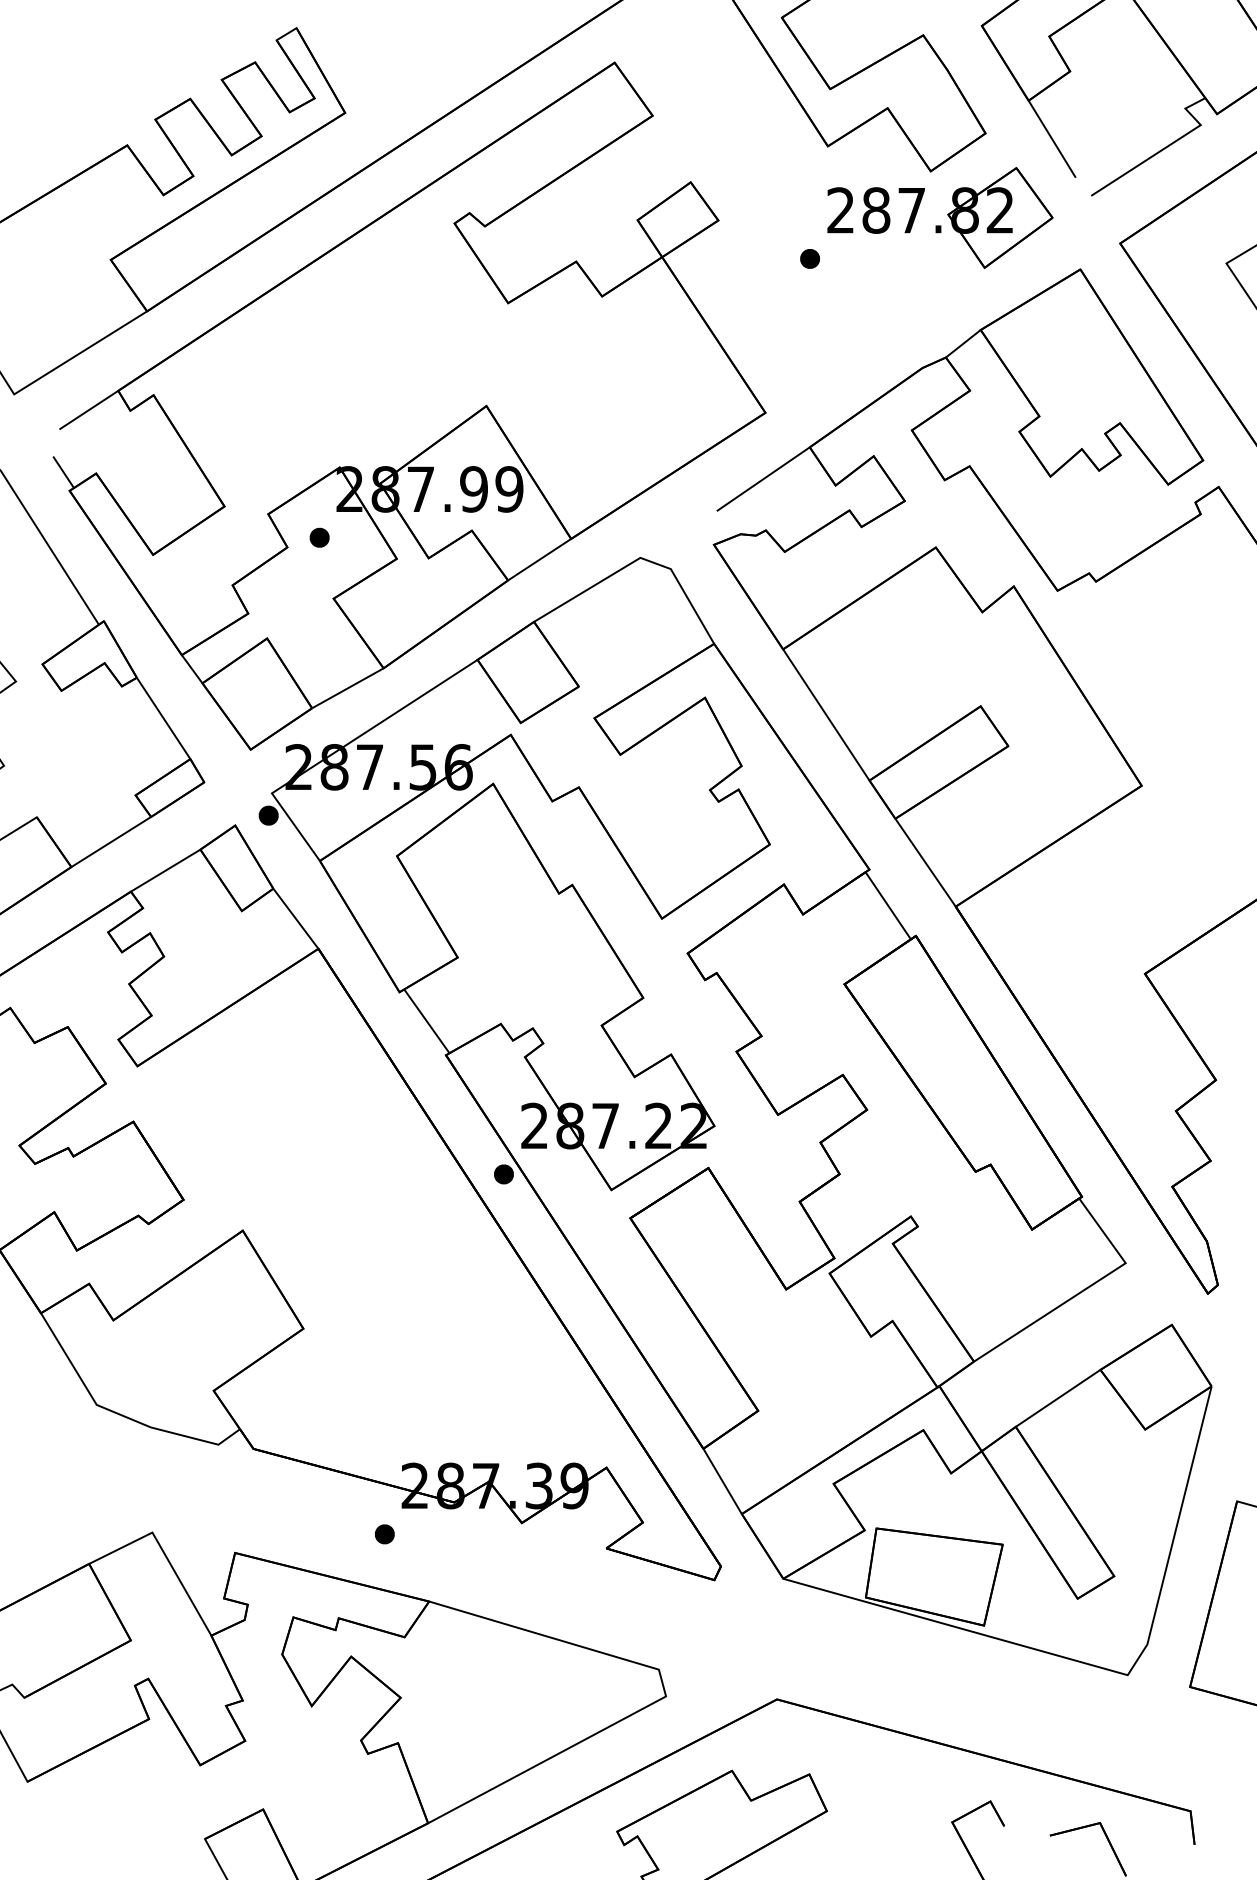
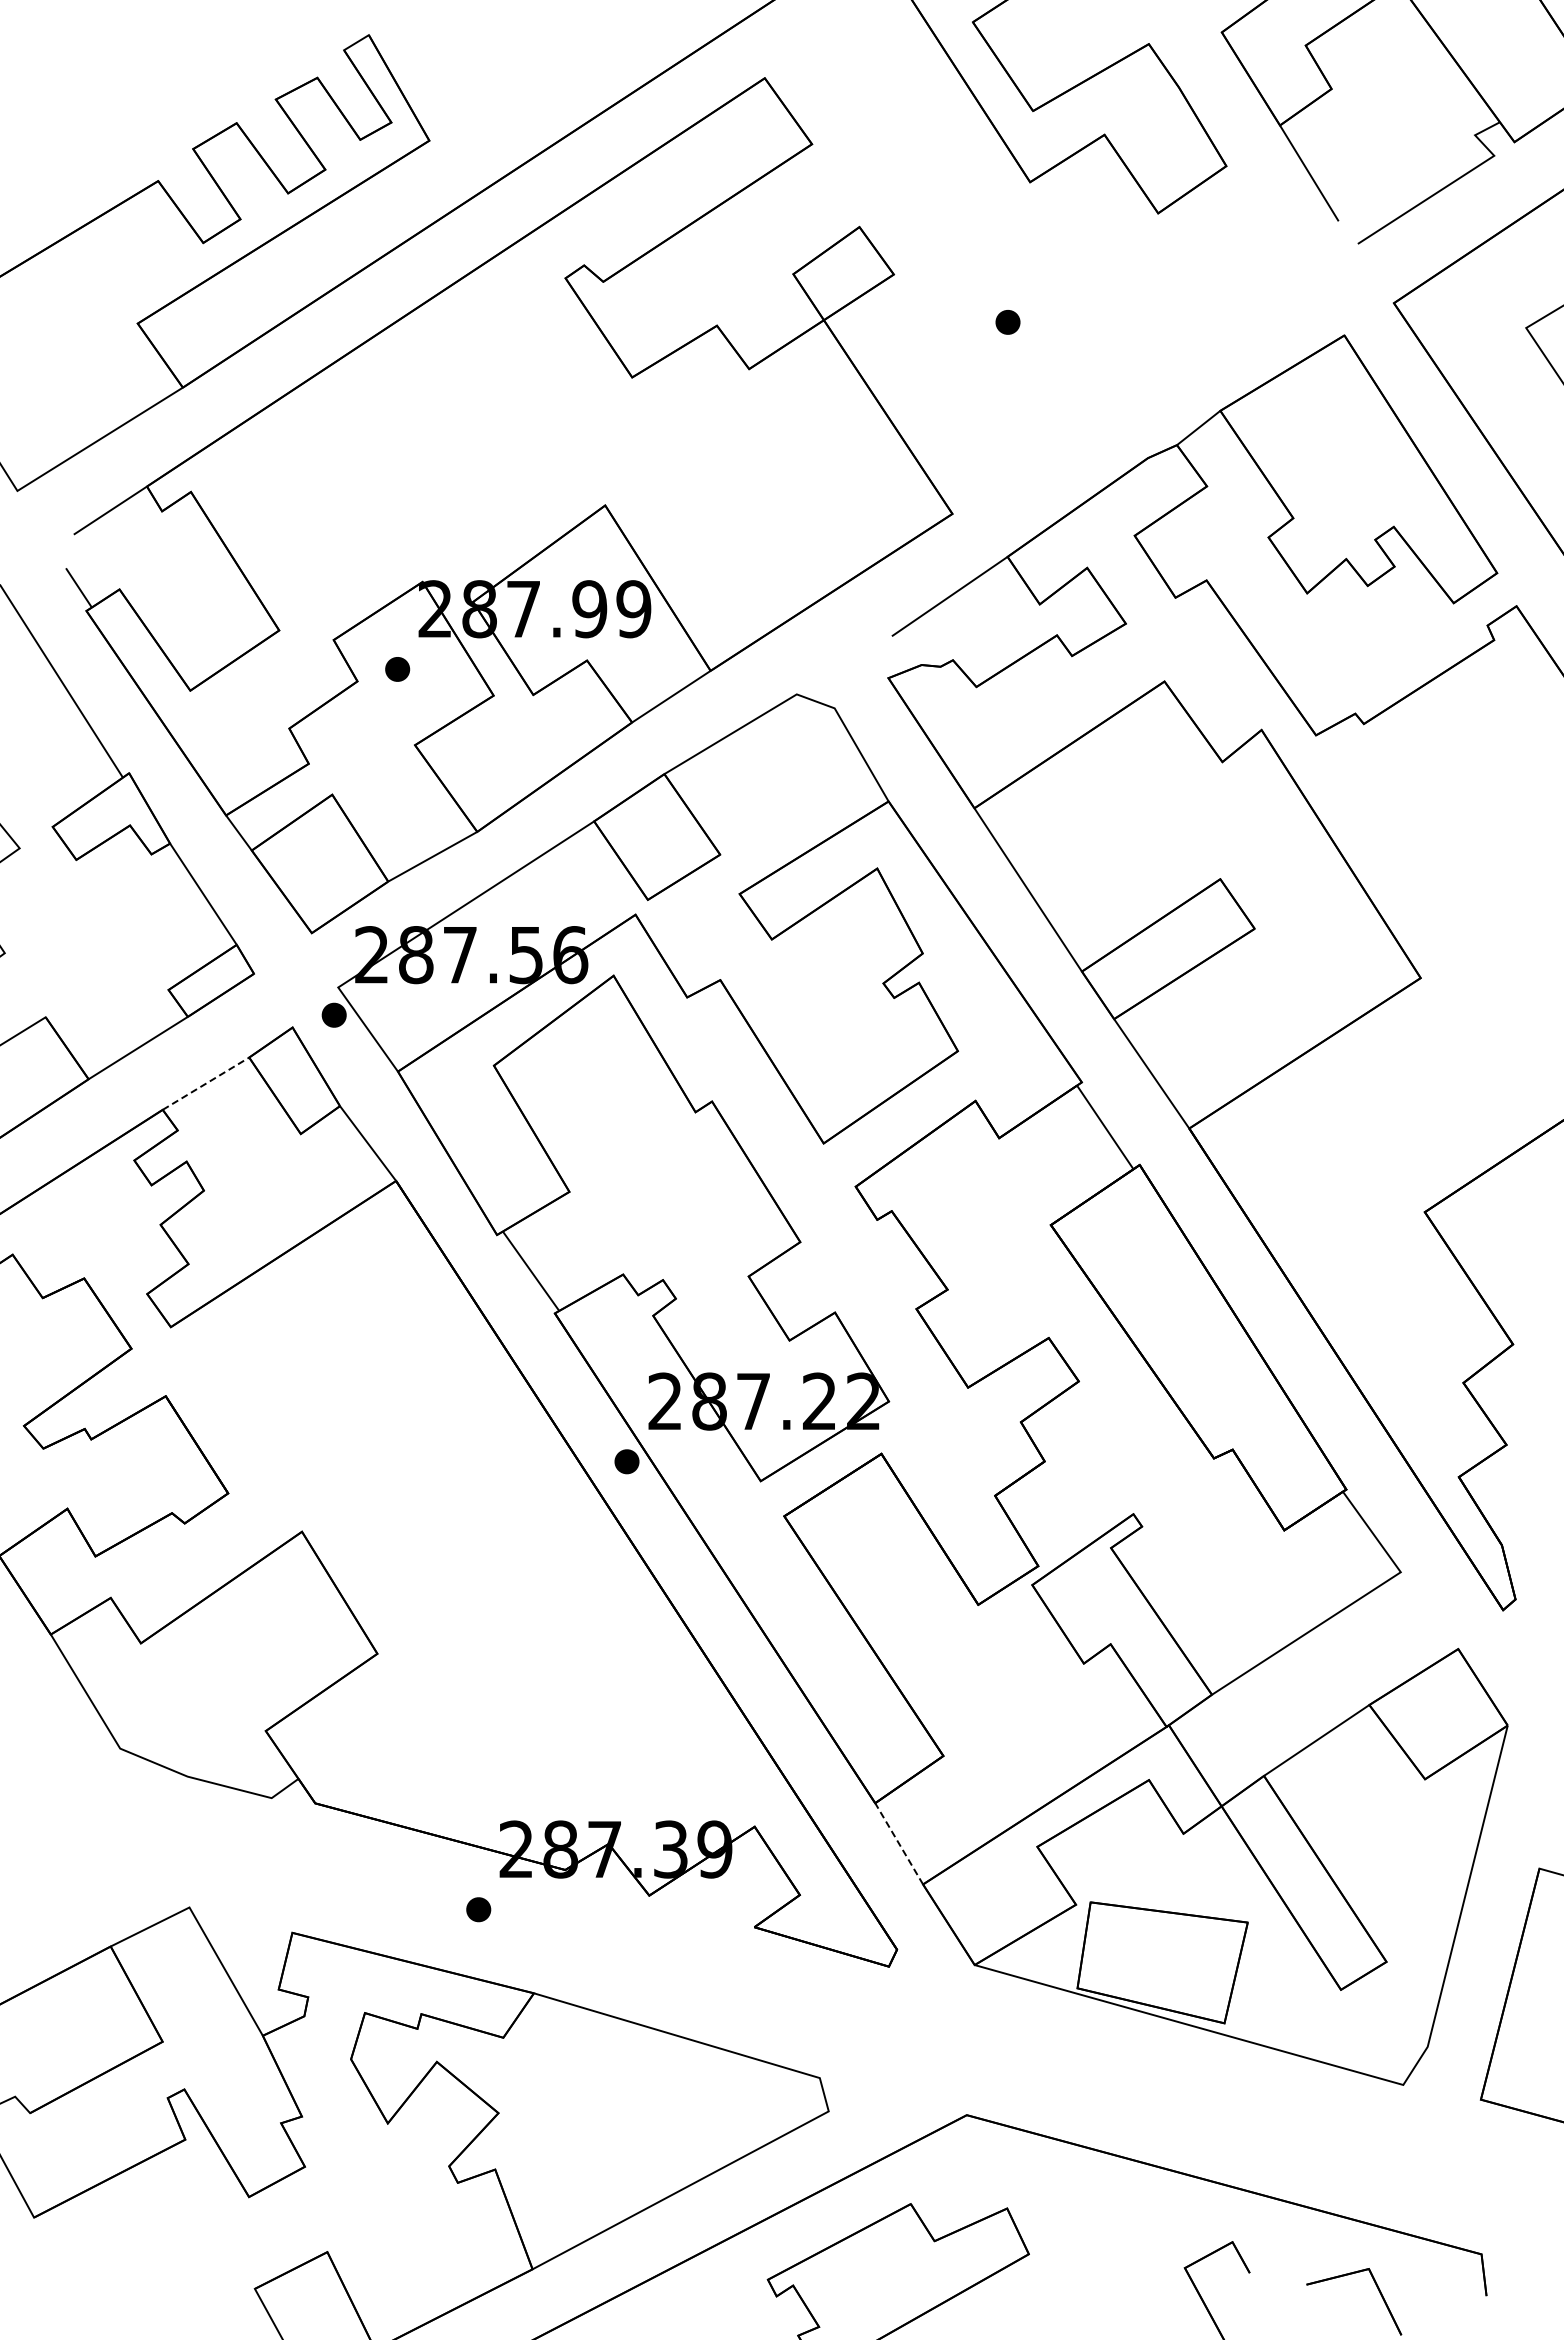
part: (939, 225) -> (1169, 280), removed
line: (165, 870) -> (205, 1083), solid -> dashed
line: (722, 1481) -> (898, 1843), solid -> dashed

